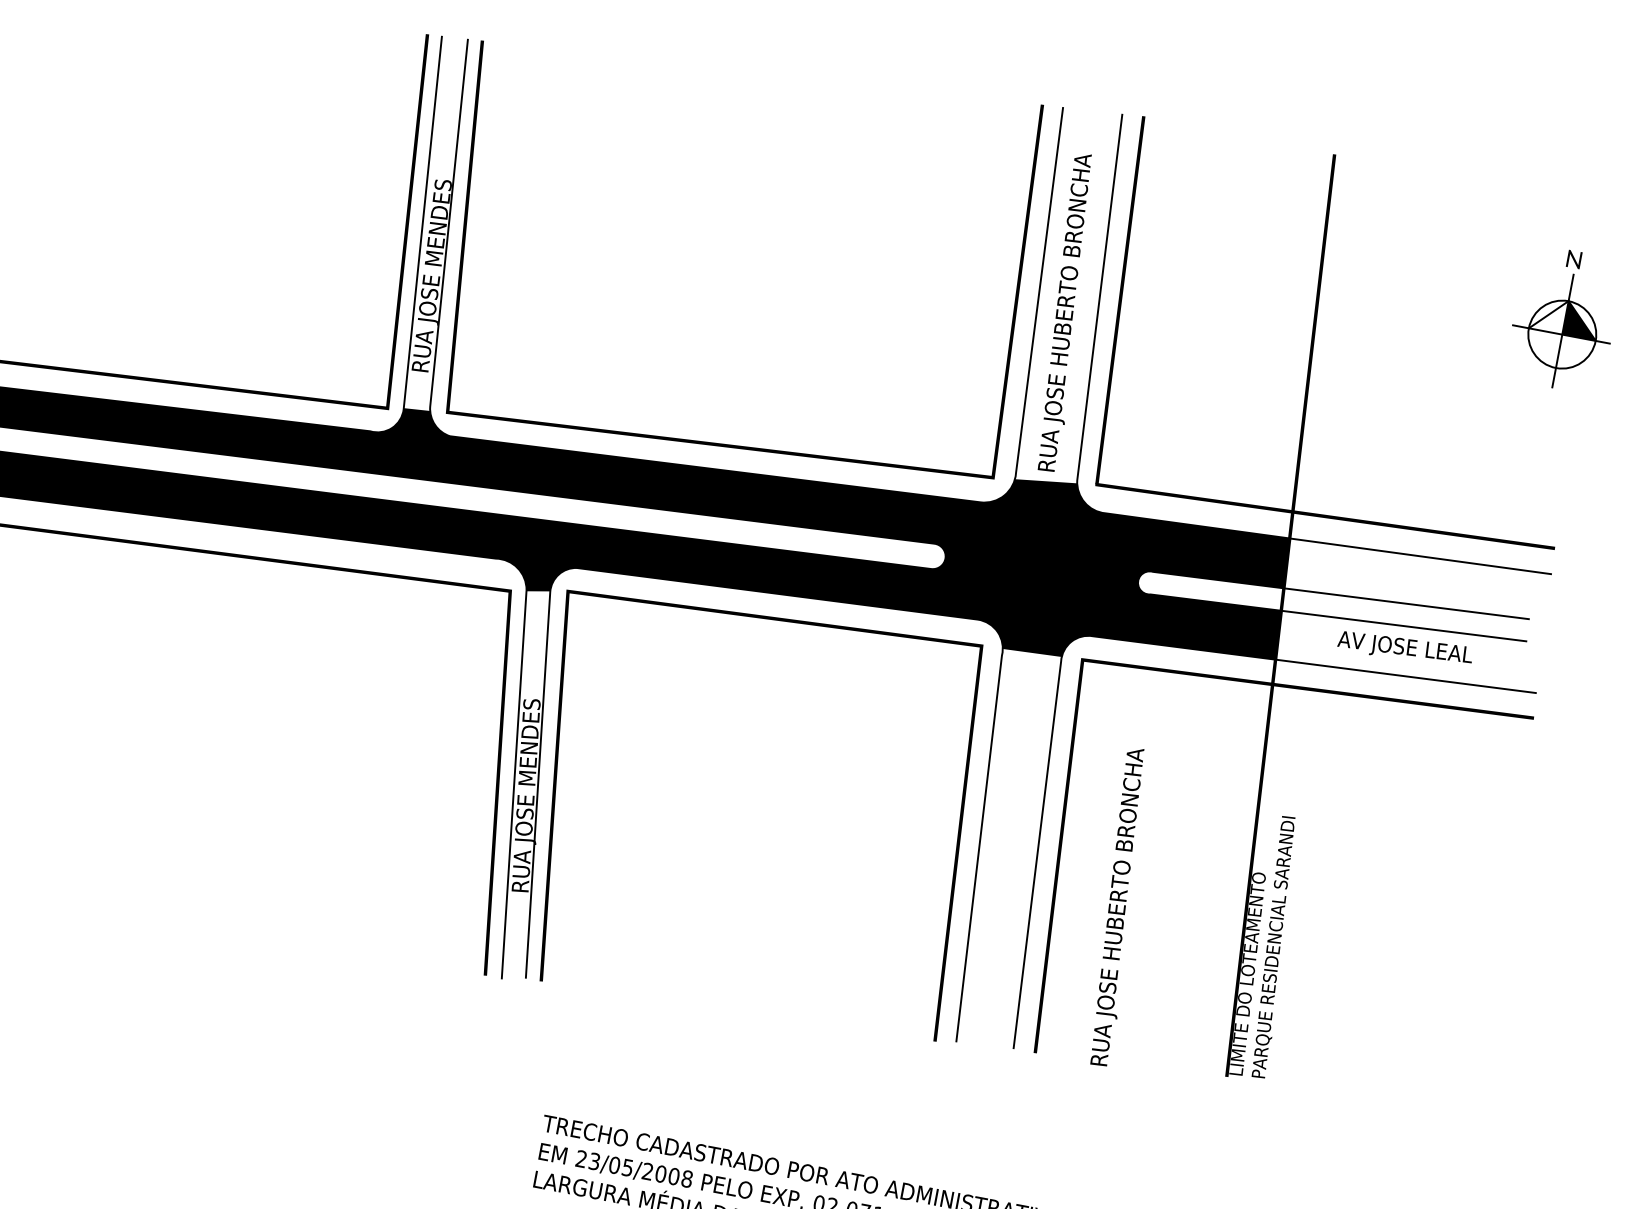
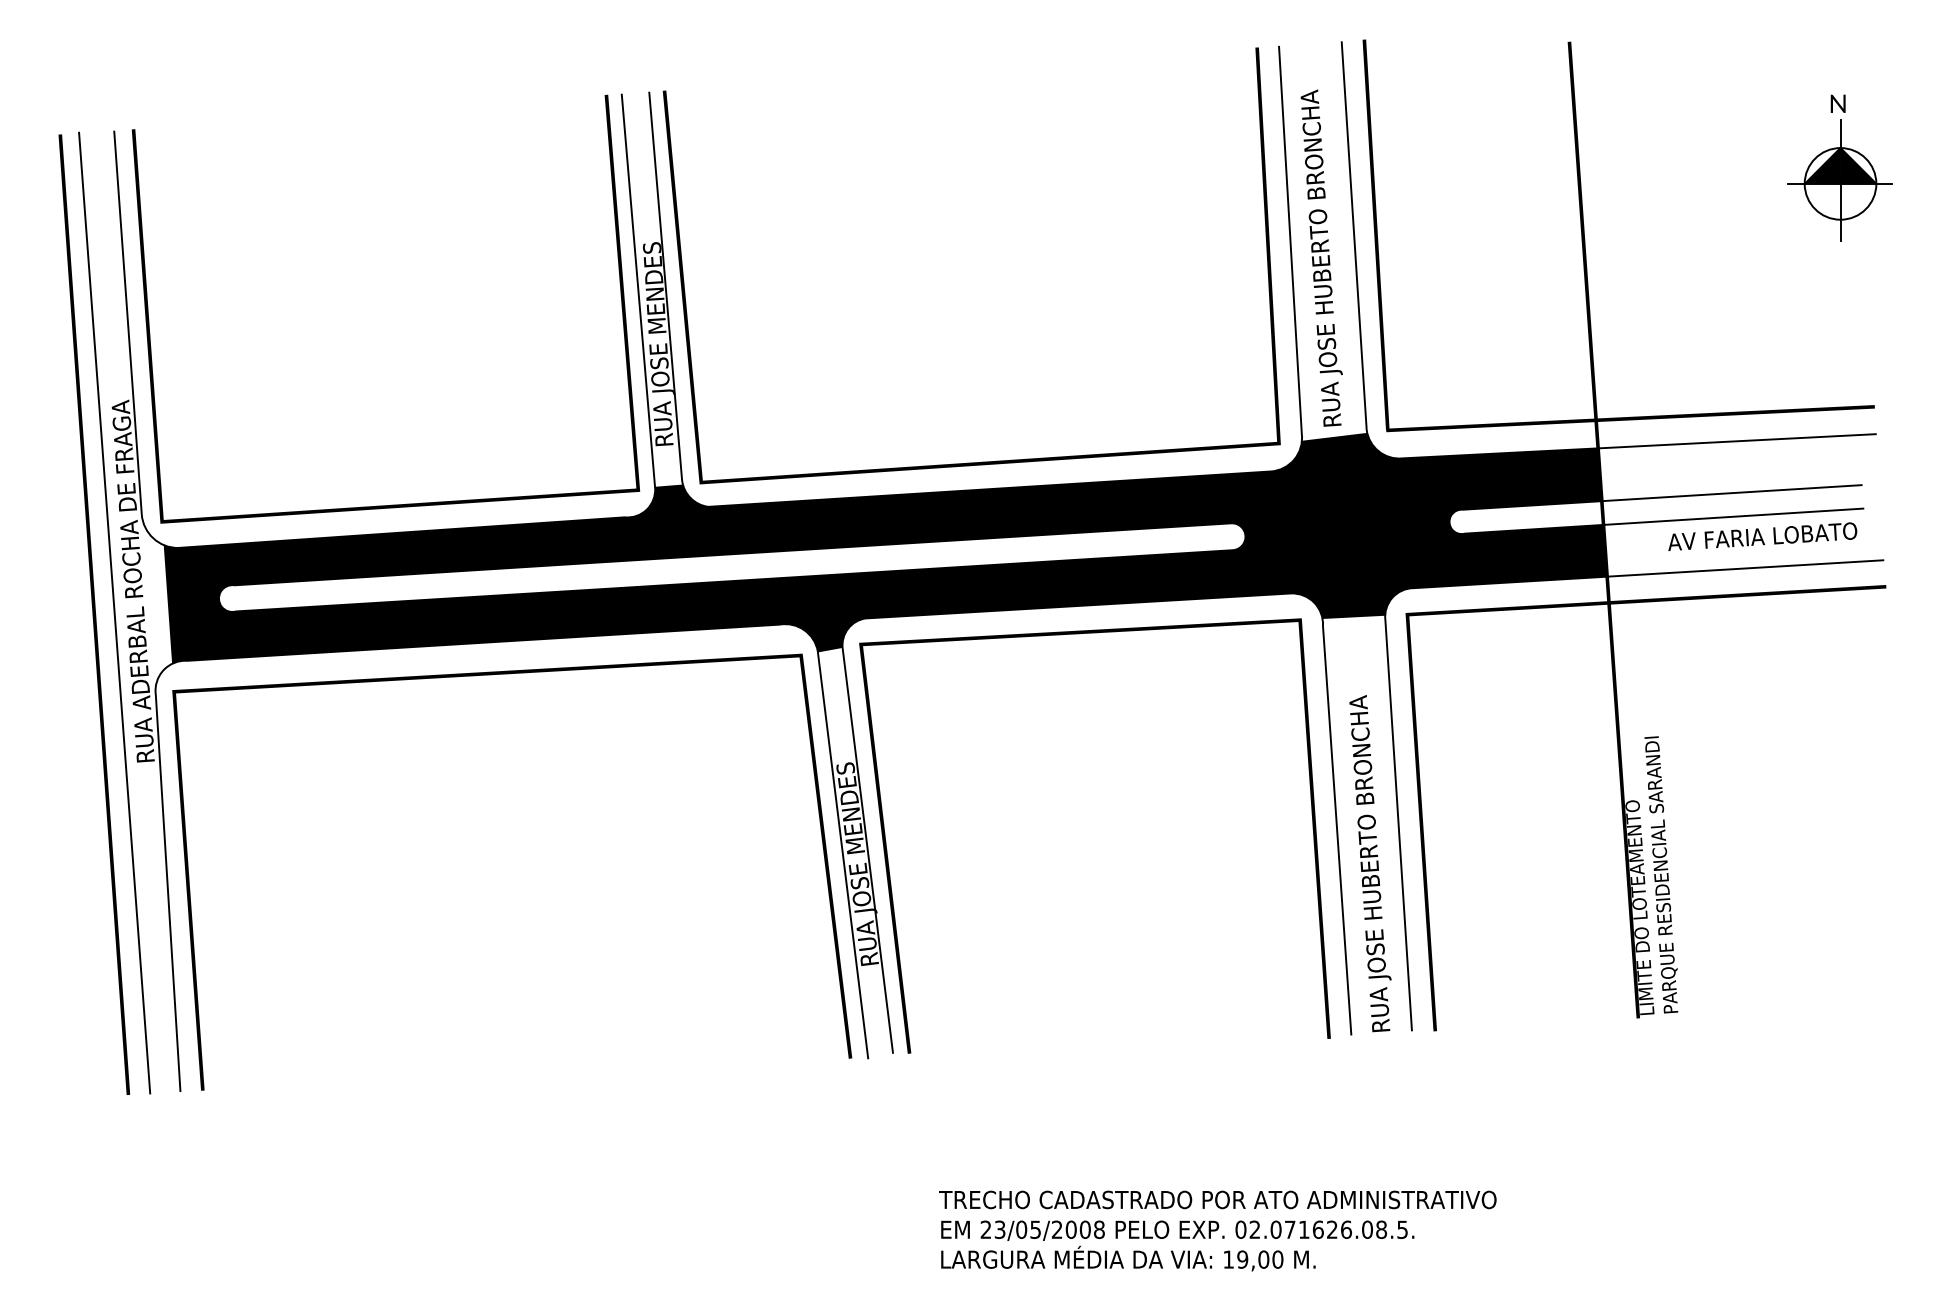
fill: (1548, 314) -> (1822, 165), added
text: (1443, 653) -> (1779, 537), AV JOSE LEAL -> AV FARIA LOBATO
text: (1118, 906) -> (1370, 863), moved

